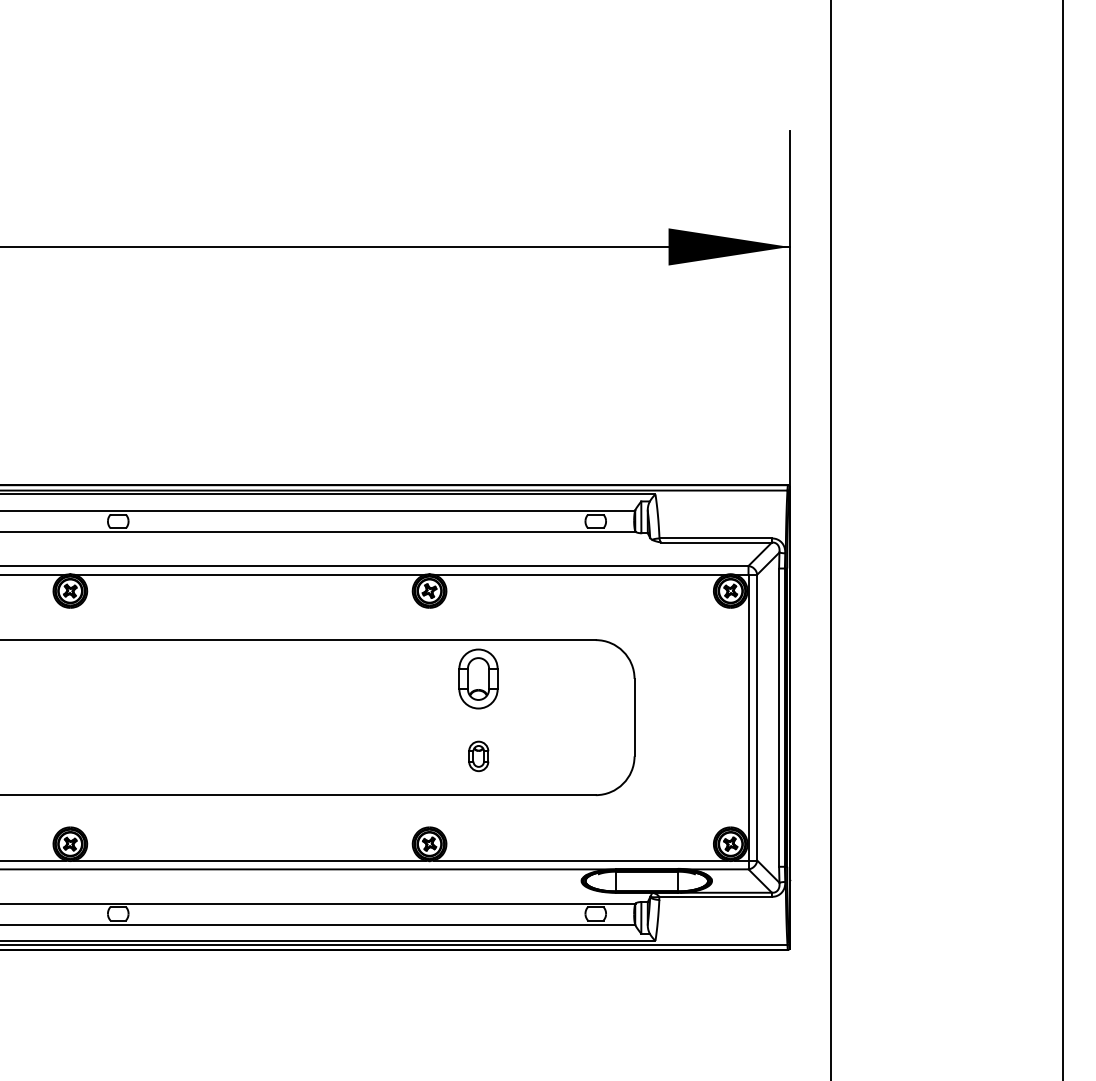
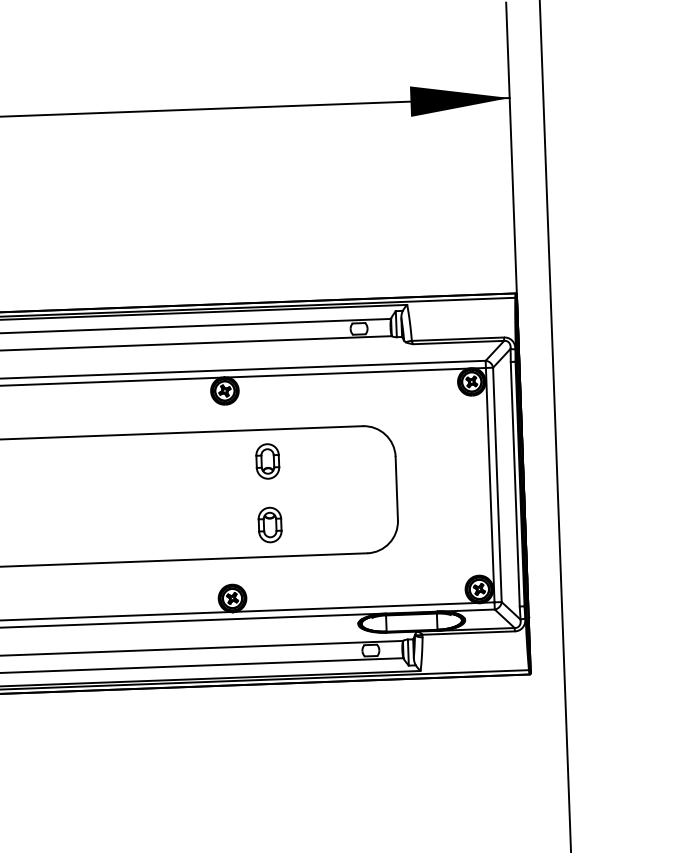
part: (478, 678) -> (267, 461), size x0.71
part: (478, 756) -> (270, 525), size x1.43

